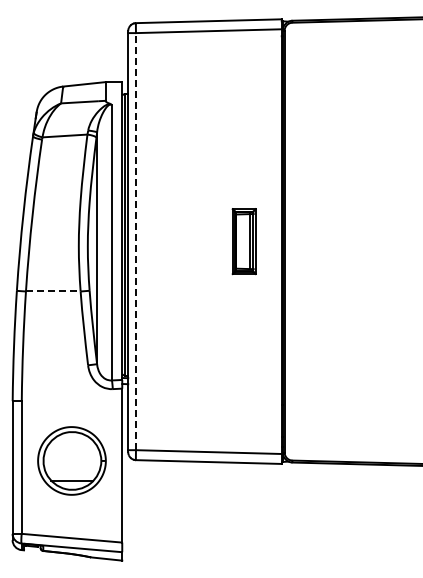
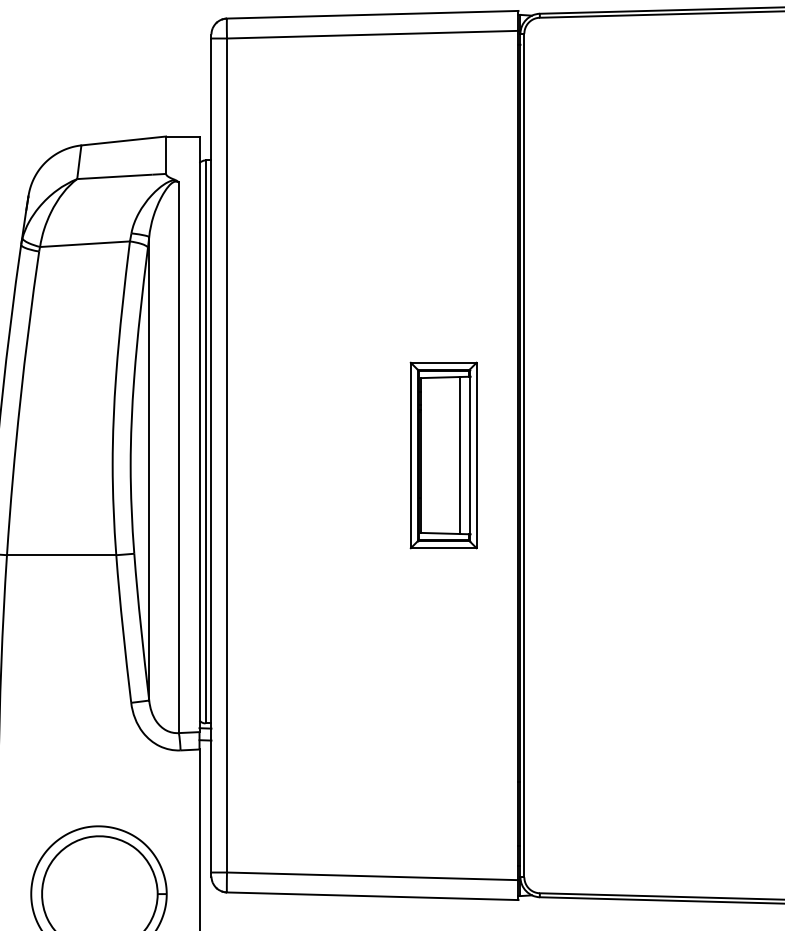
line: (136, 241) -> (228, 455), dashed -> solid
part: (243, 241) -> (441, 455), size x1.43
line: (53, 291) -> (62, 555), dashed -> solid

